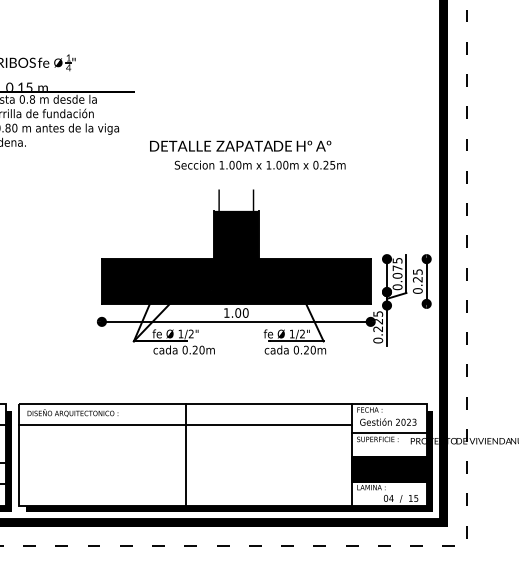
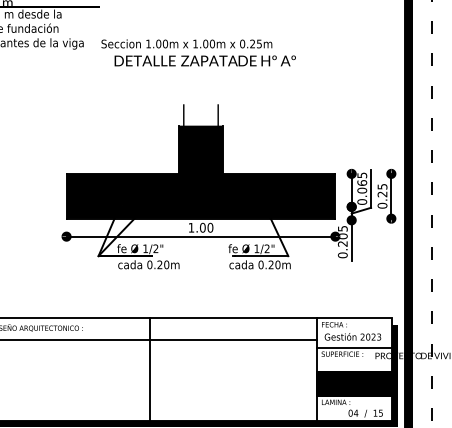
text: (259, 164) -> (186, 43), moved
text: (397, 268) -> (362, 183), 0.075 -> 0.065
text: (379, 321) -> (344, 236), 0.225 -> 0.205

